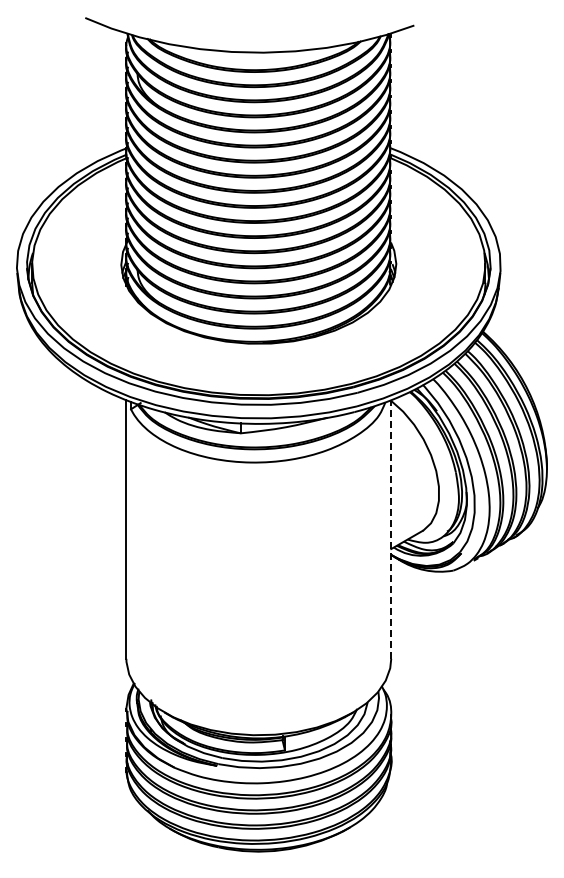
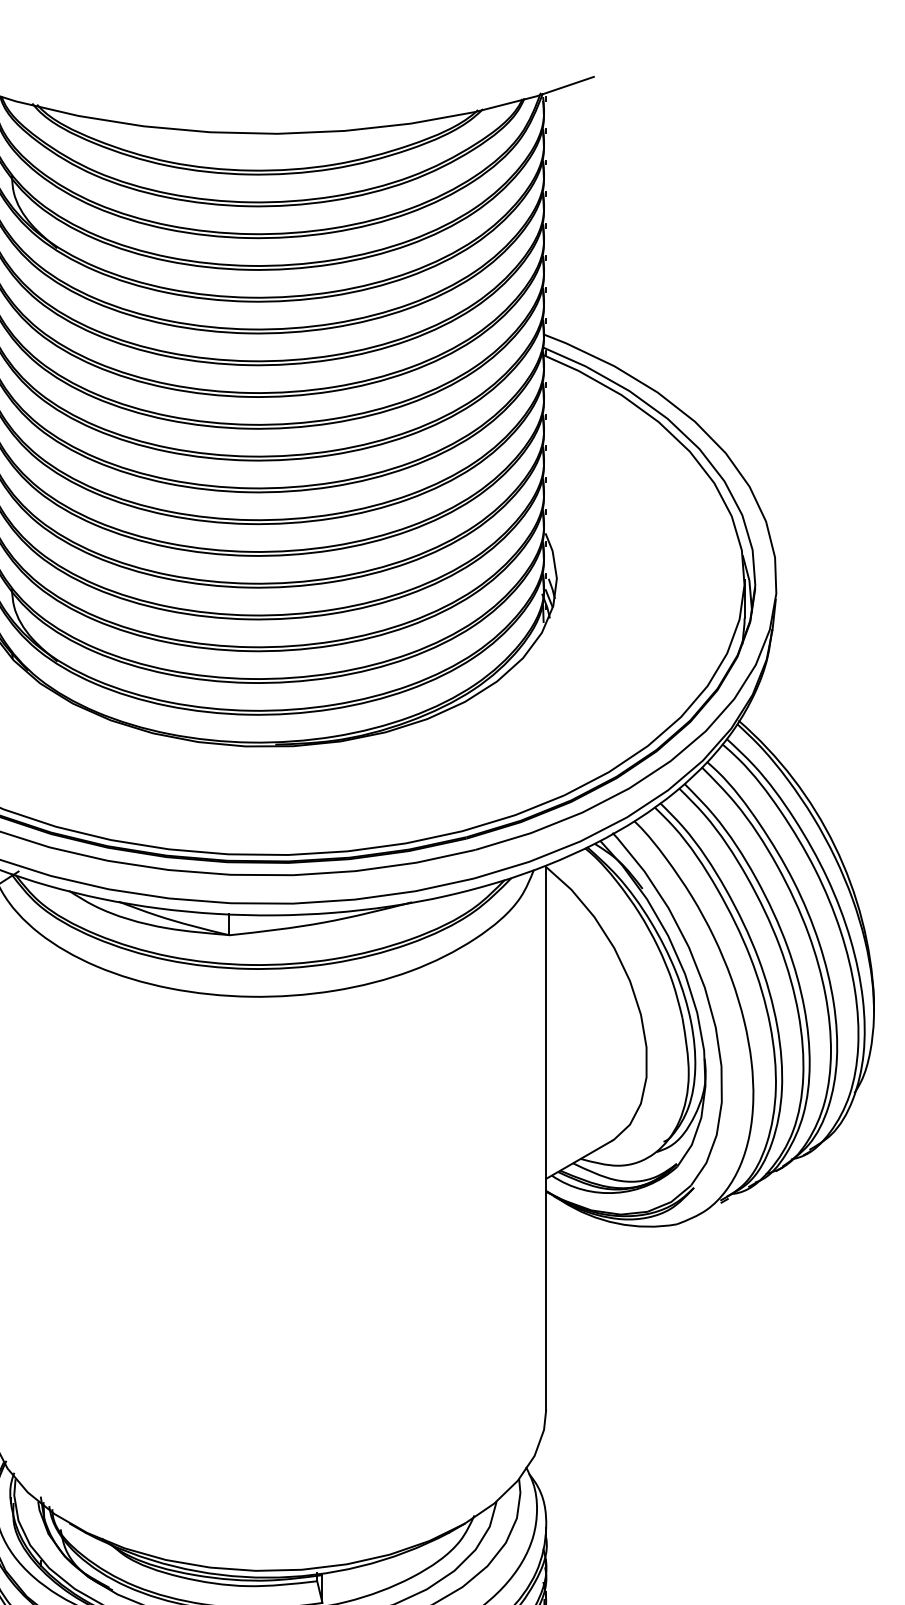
line: (391, 529) -> (546, 1137), dashed -> solid

